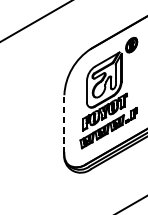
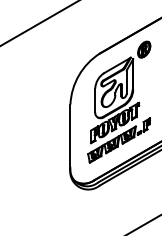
line: (64, 124) -> (70, 136), dashed -> solid

